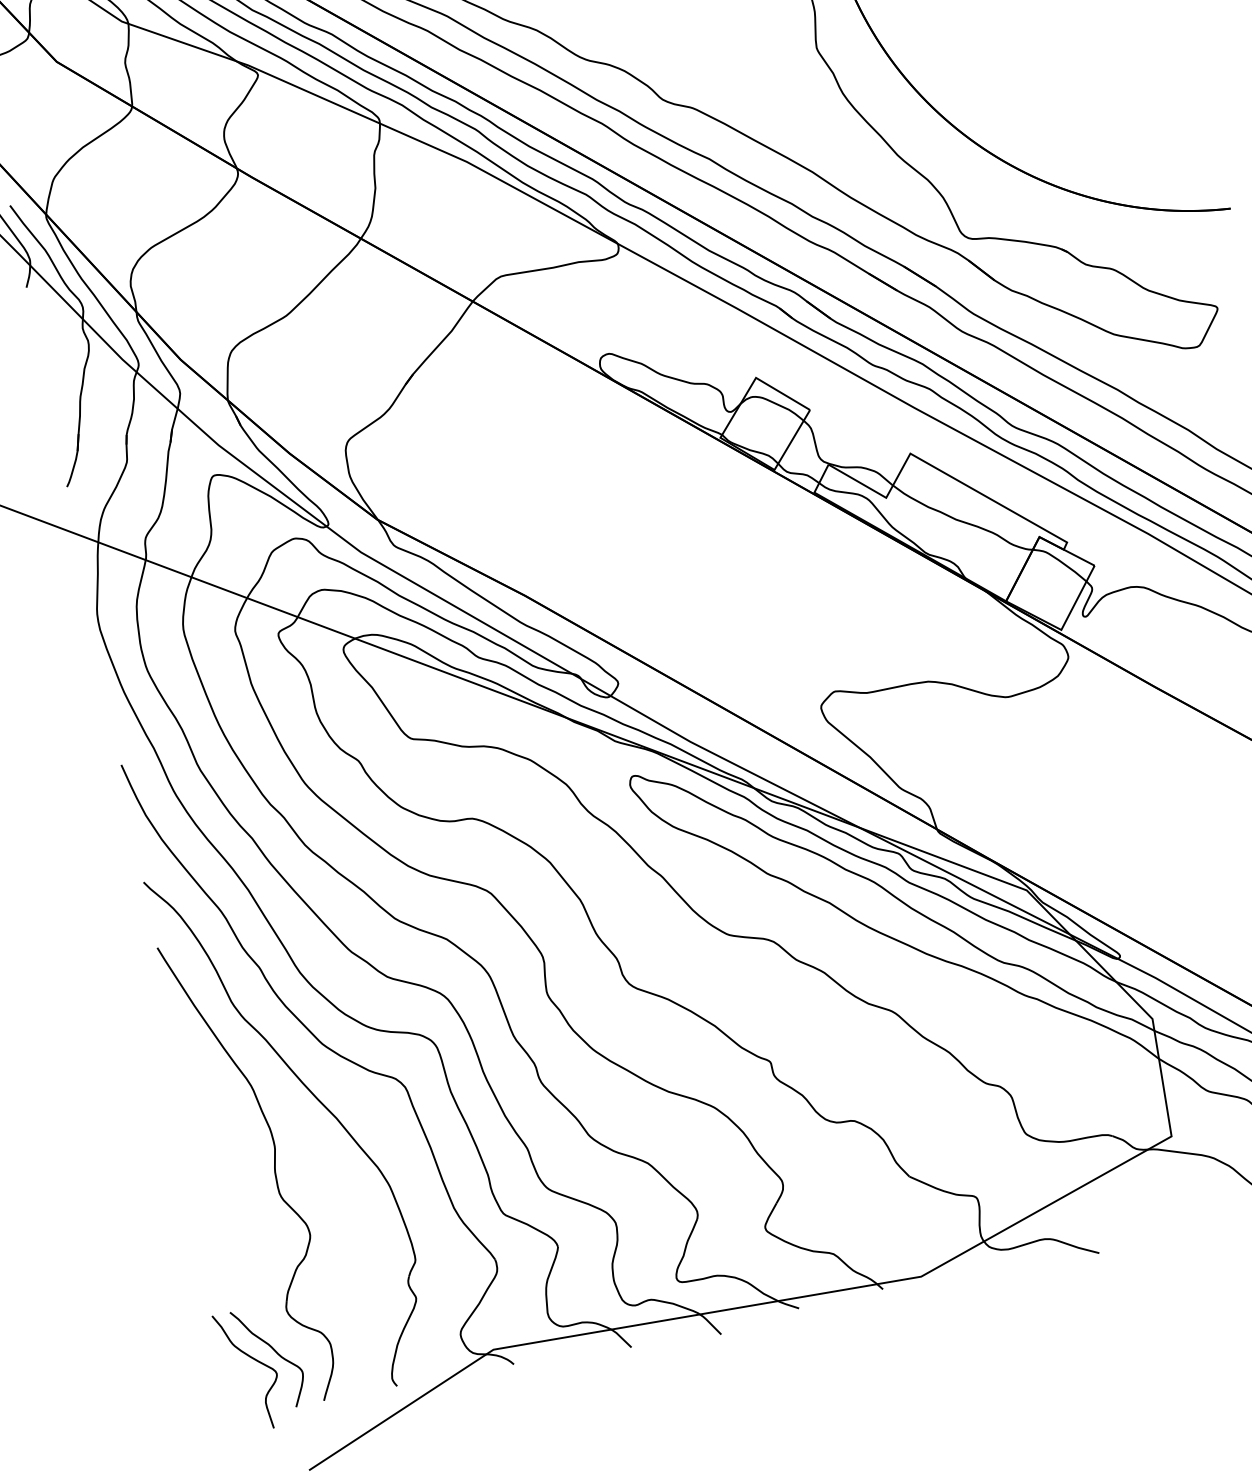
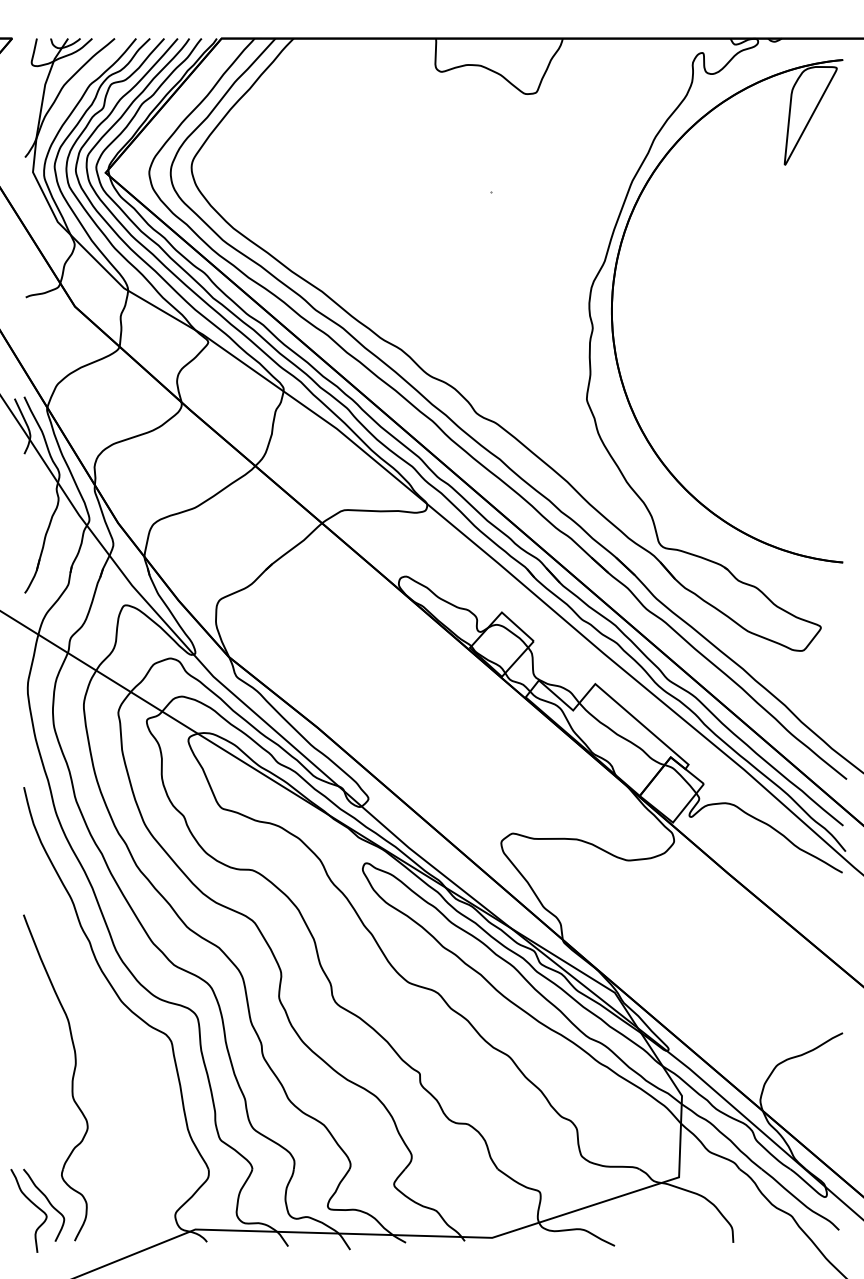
part: (317, 1101) -> (110, 1039), removed

